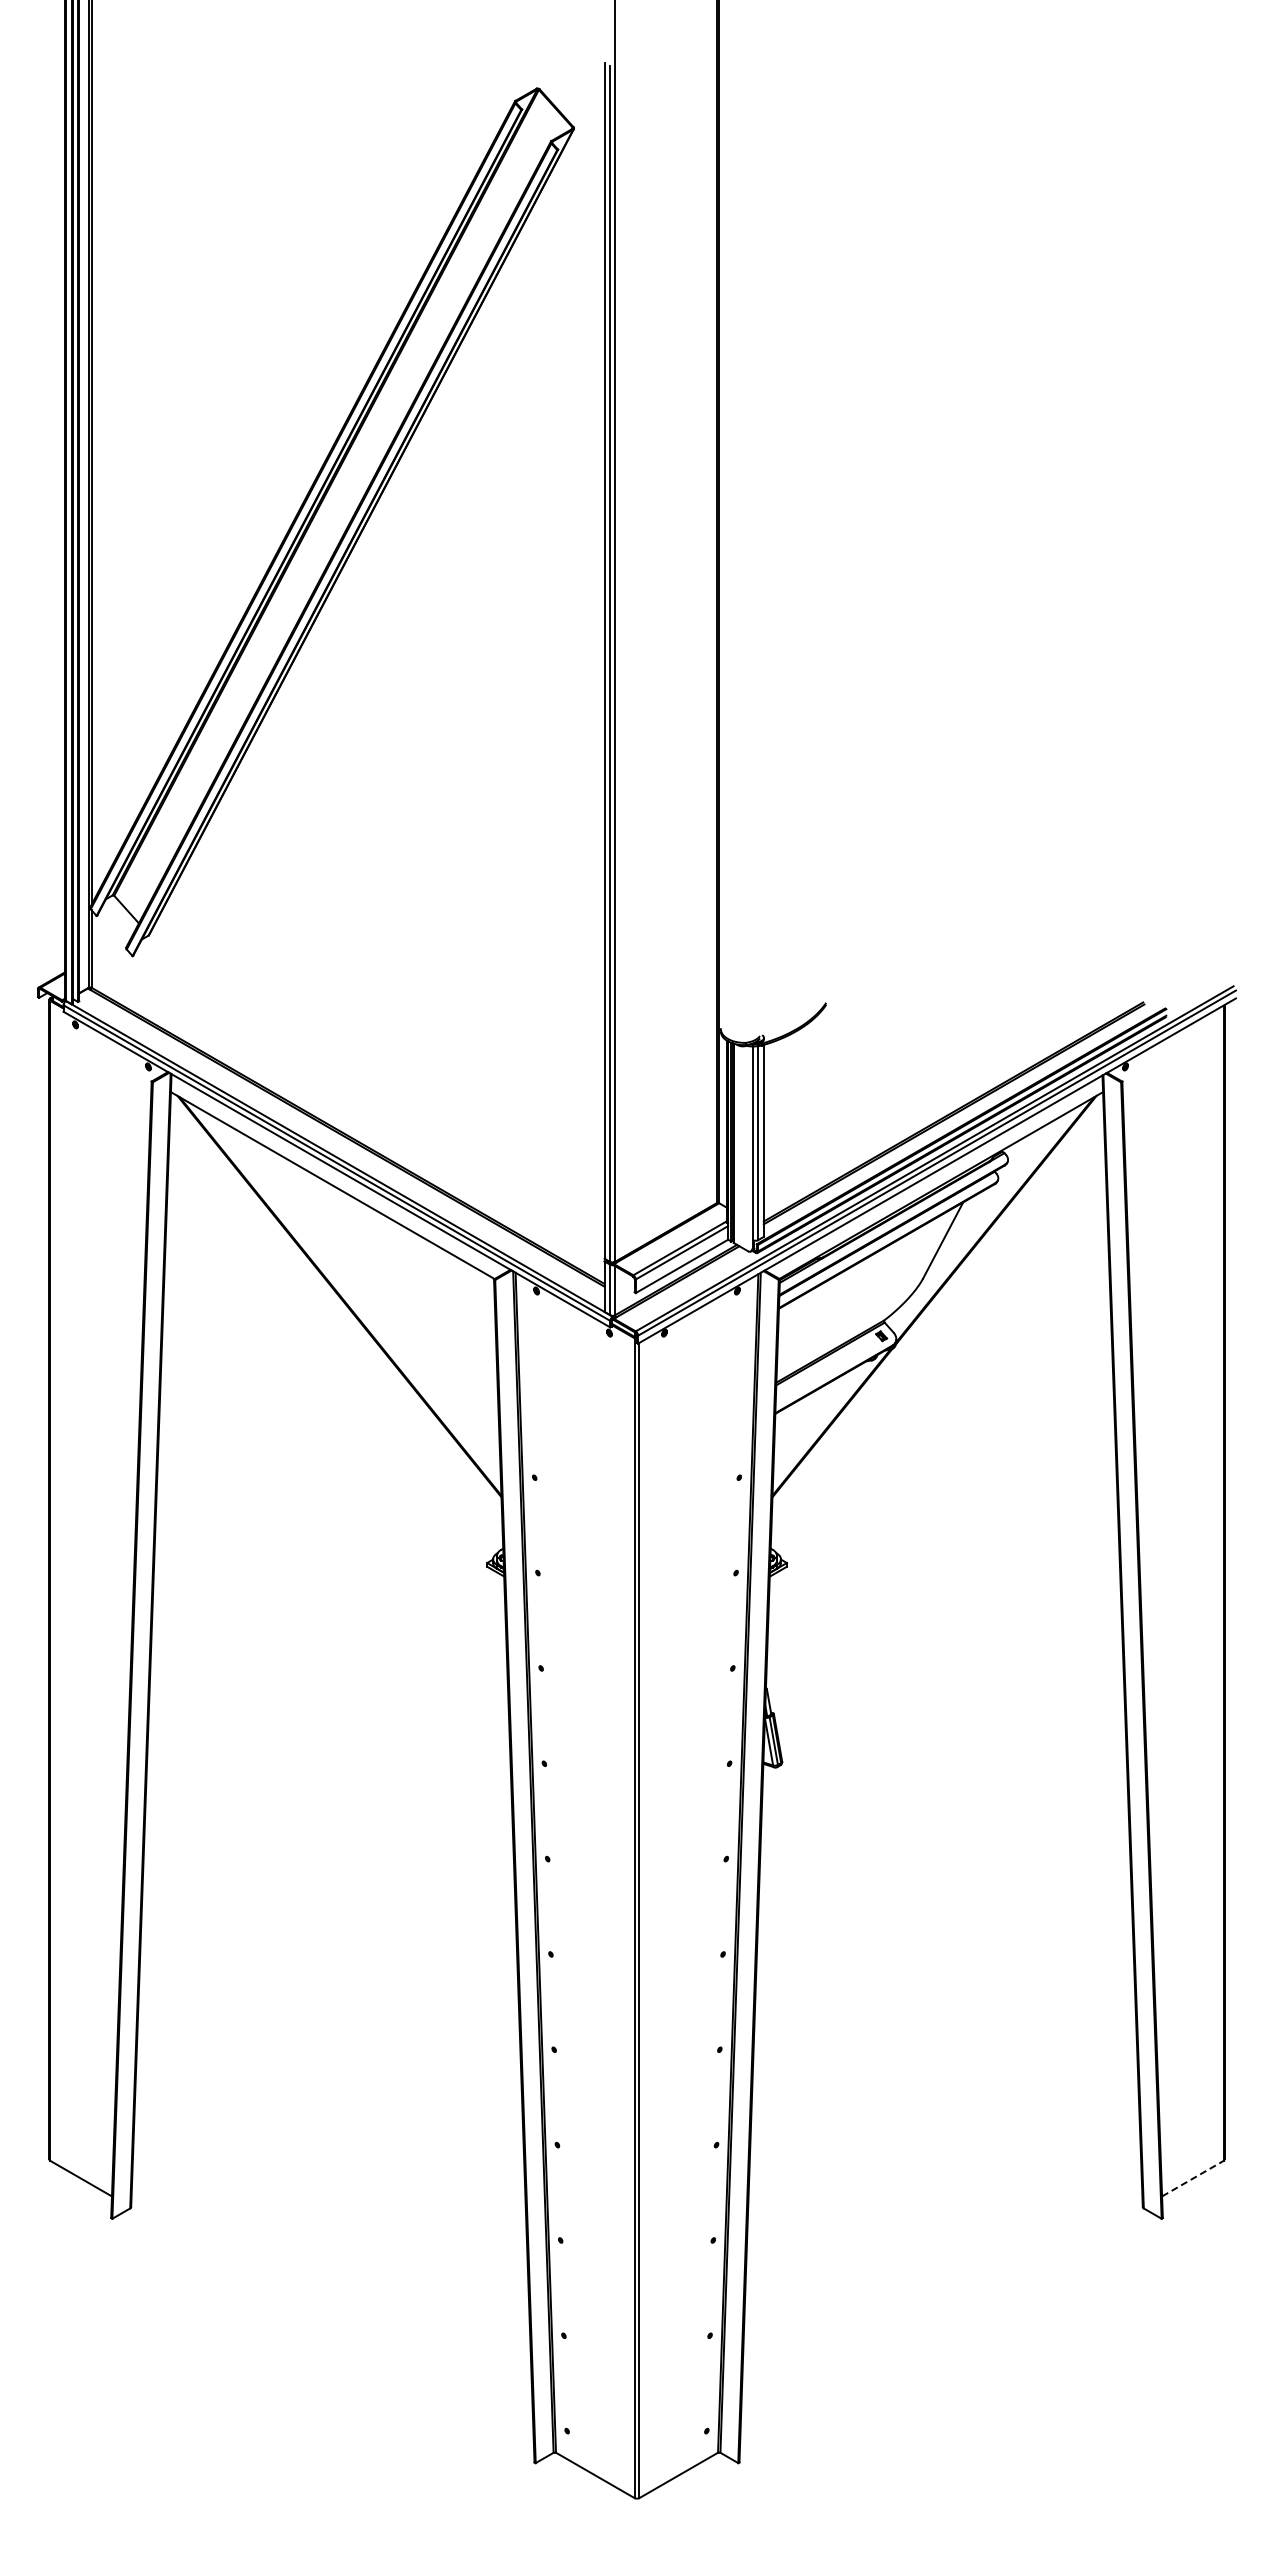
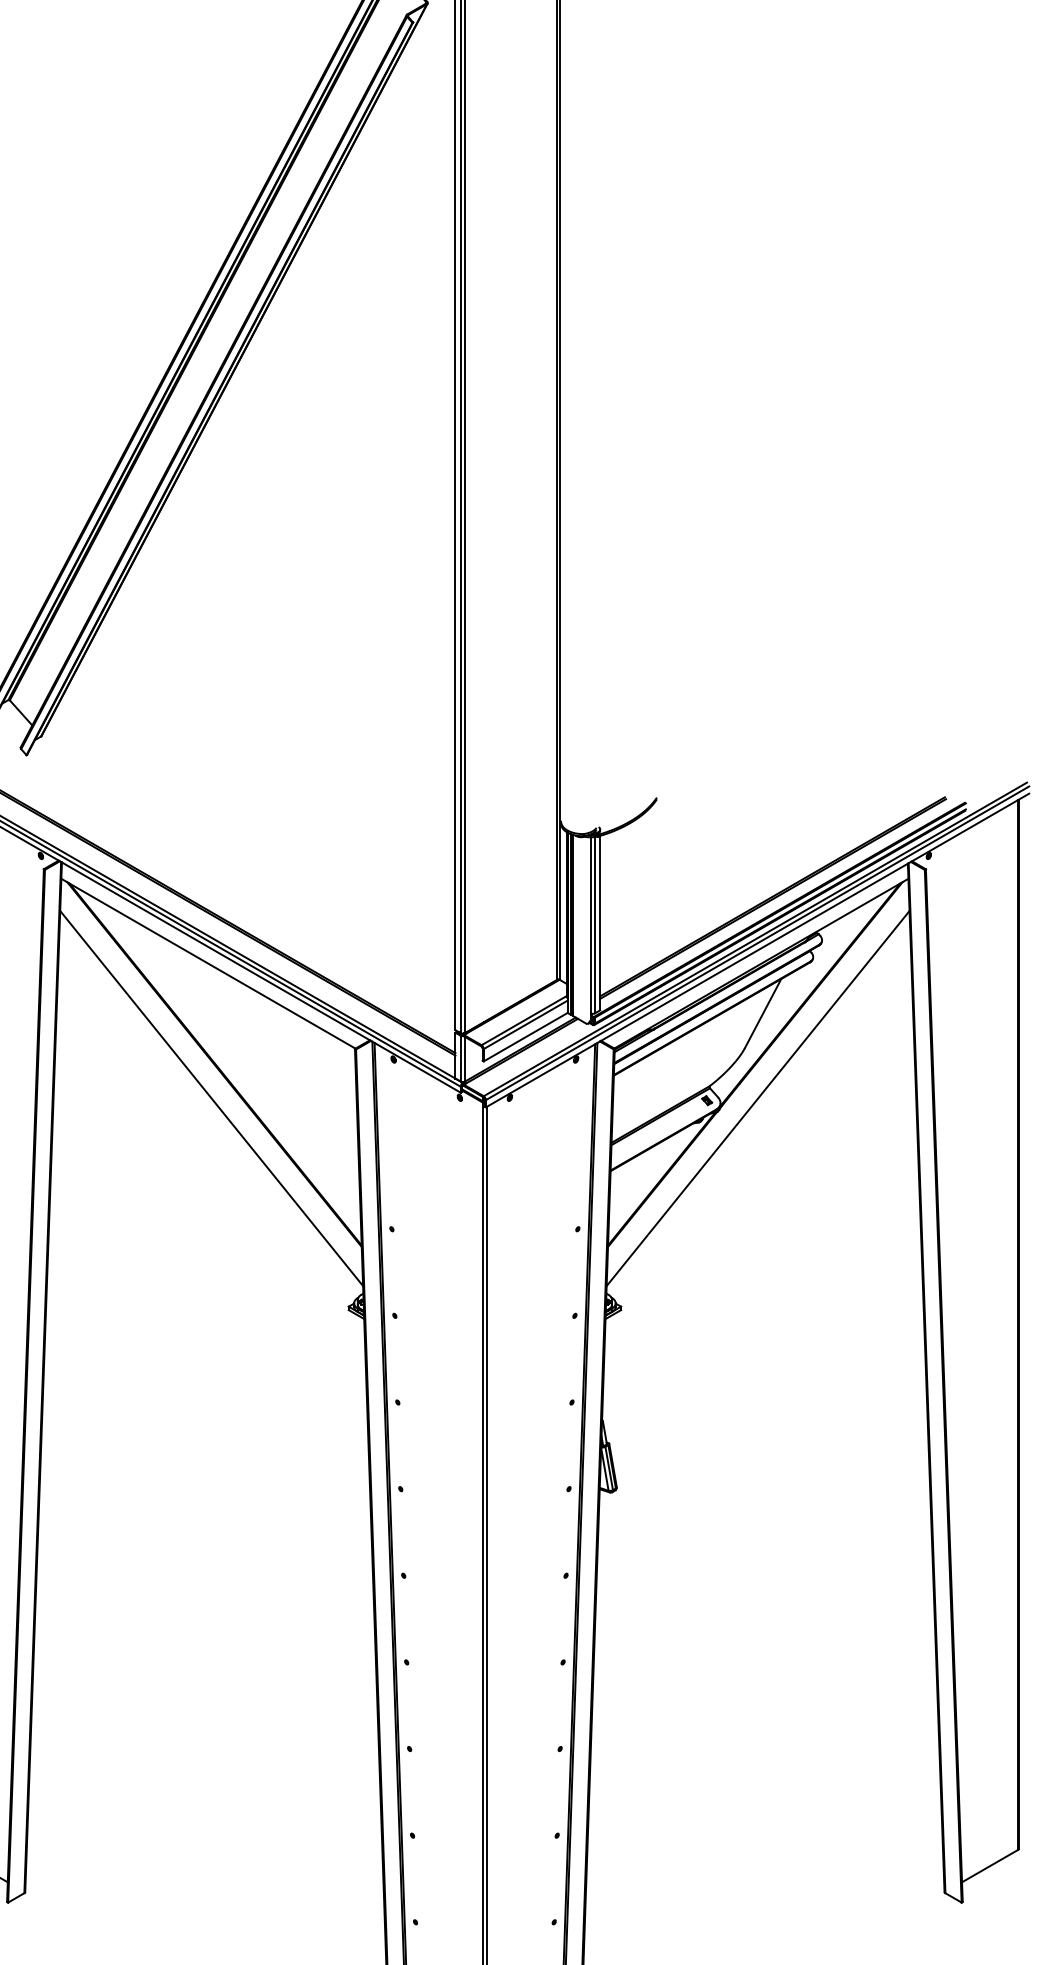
line: (335, 1333) -> (210, 1098), added
line: (937, 1333) -> (757, 1098), added
line: (1192, 2178) -> (989, 1865), dashed -> solid

